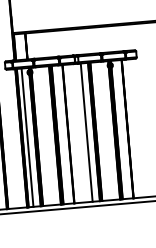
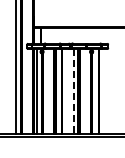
line: (86, 132) -> (73, 91), solid -> dashed

